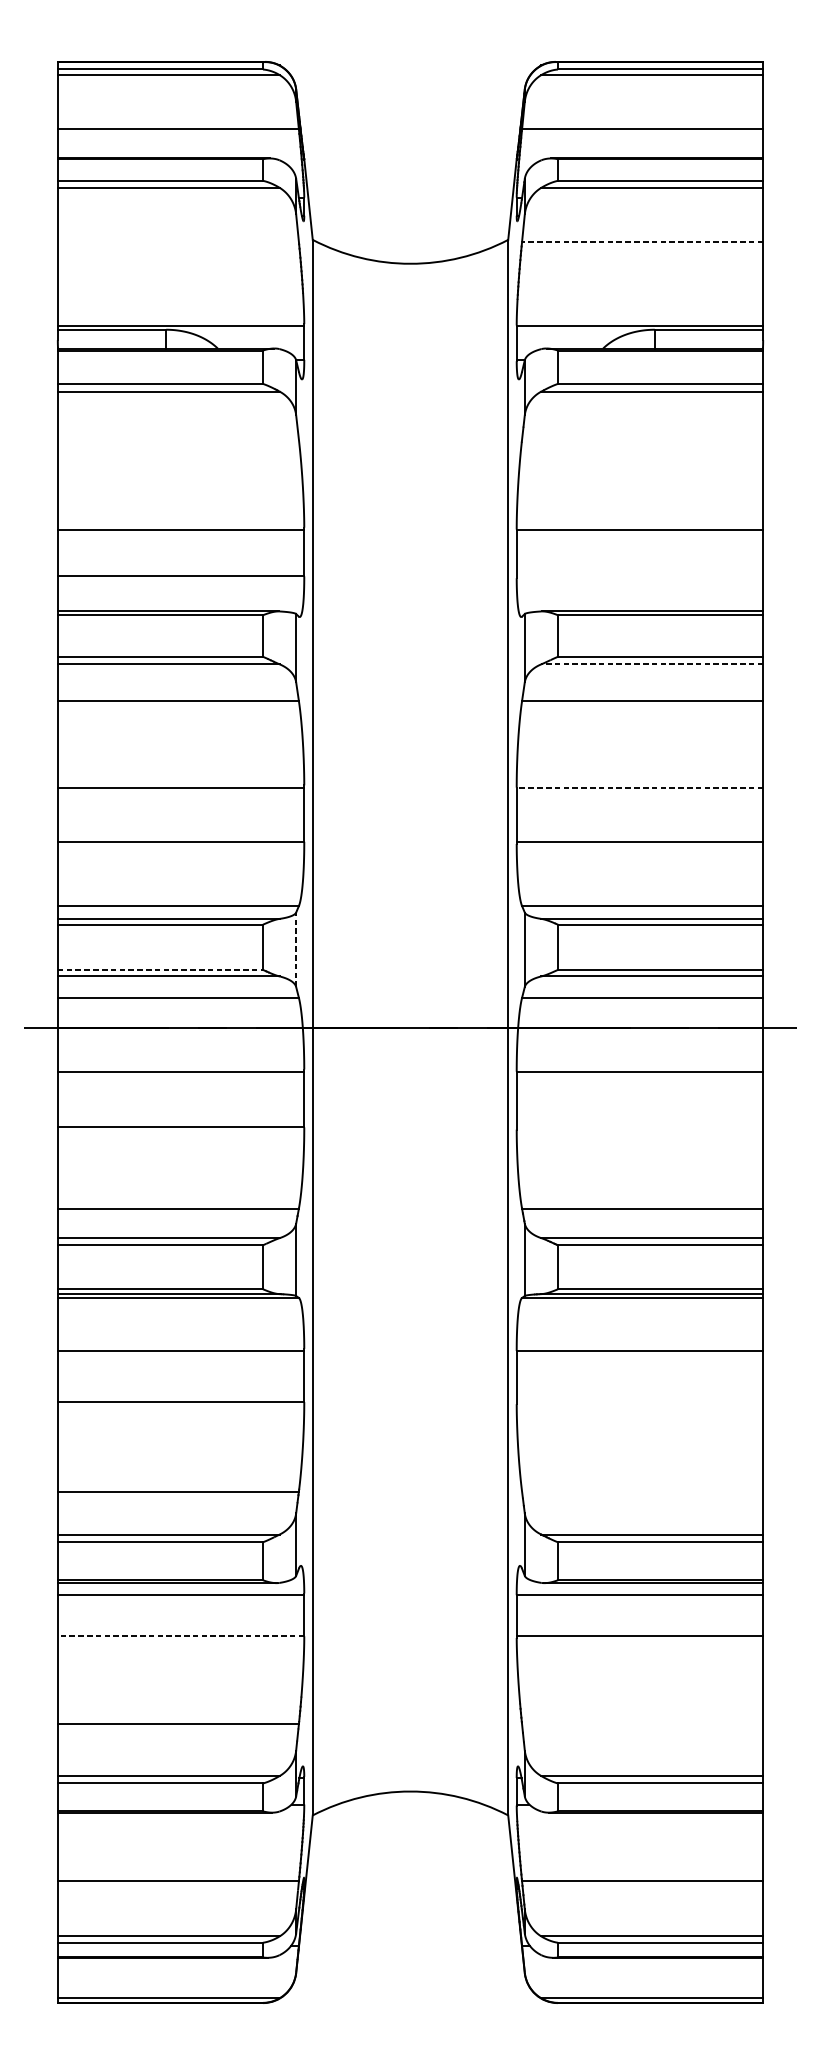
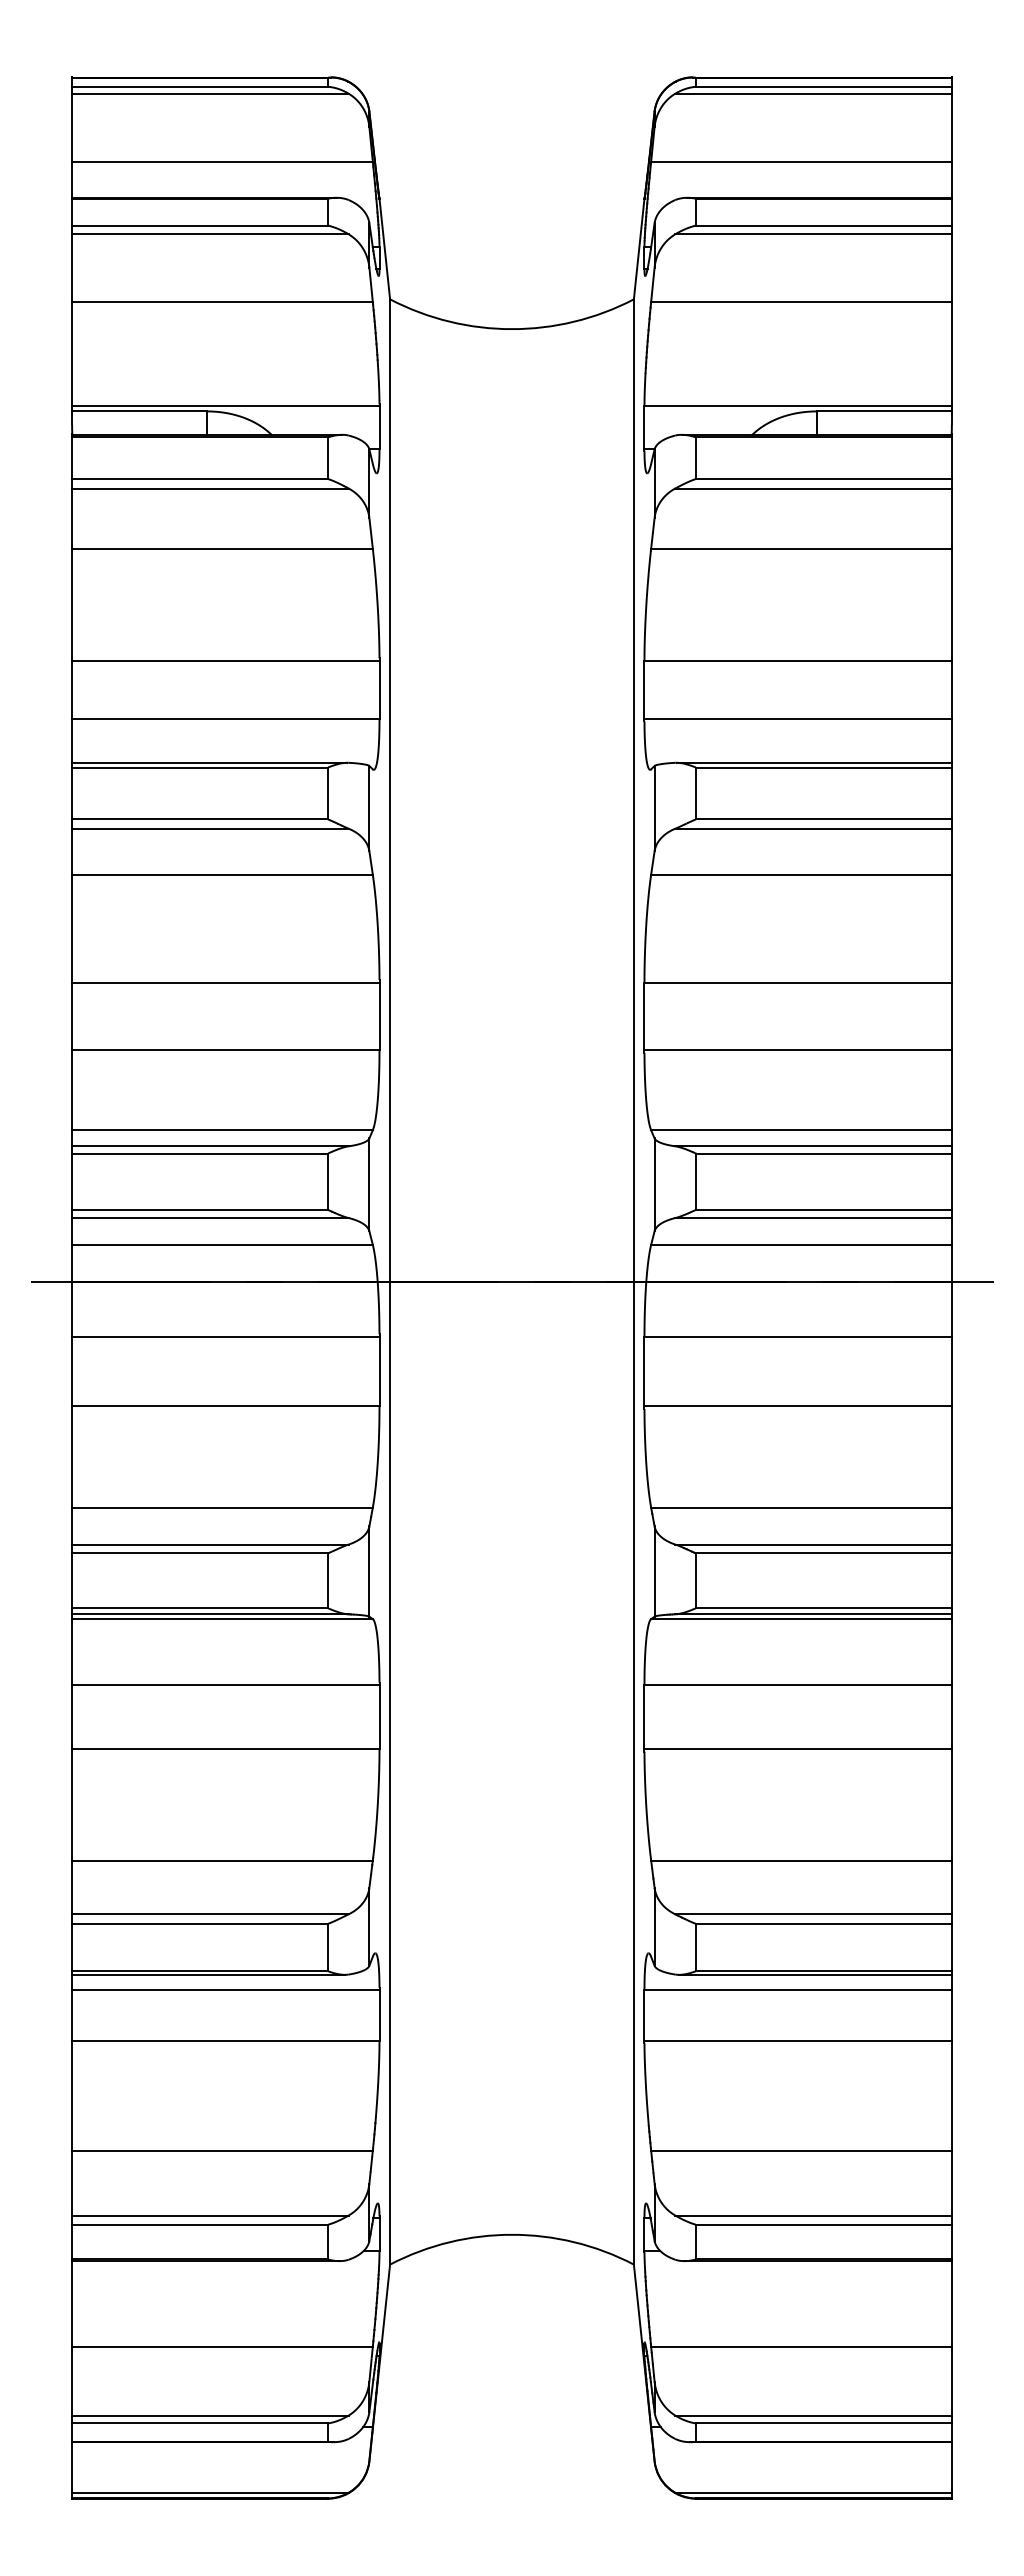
line: (178, 241) -> (222, 301), added
line: (642, 241) -> (801, 301), dashed -> solid
line: (178, 439) -> (222, 548), added
line: (642, 439) -> (801, 548), added
line: (639, 576) -> (797, 719), added
line: (652, 664) -> (813, 828), dashed -> solid
line: (640, 787) -> (798, 982), dashed -> solid
line: (296, 949) -> (369, 1184), dashed -> solid
line: (160, 969) -> (200, 1209), dashed -> solid
line: (639, 1127) -> (797, 1406), added
line: (639, 1402) -> (797, 1749), added
line: (642, 1491) -> (801, 1860), added
line: (180, 1636) -> (225, 2041), dashed -> solid
line: (642, 1723) -> (801, 2150), added

